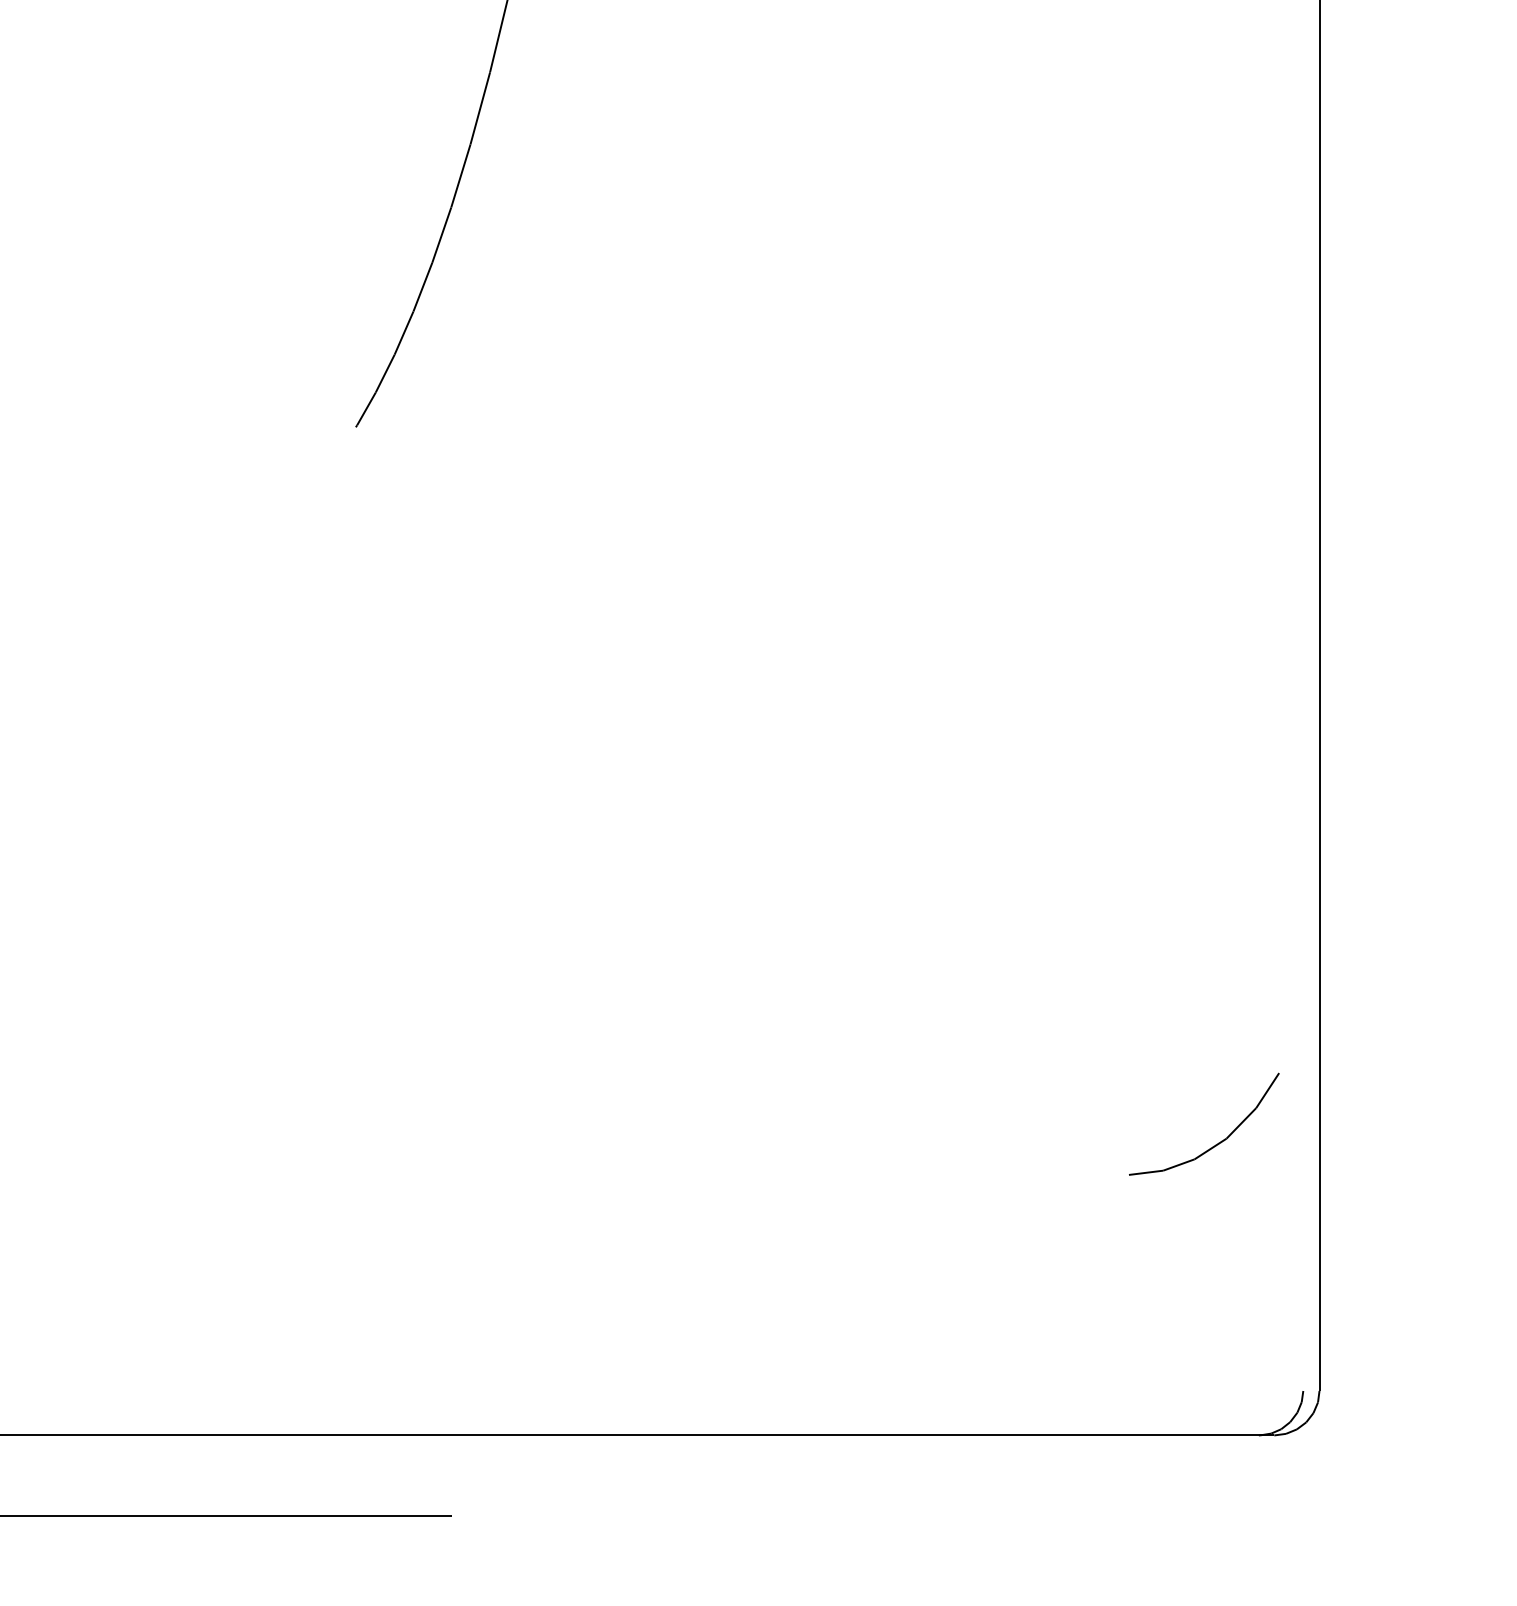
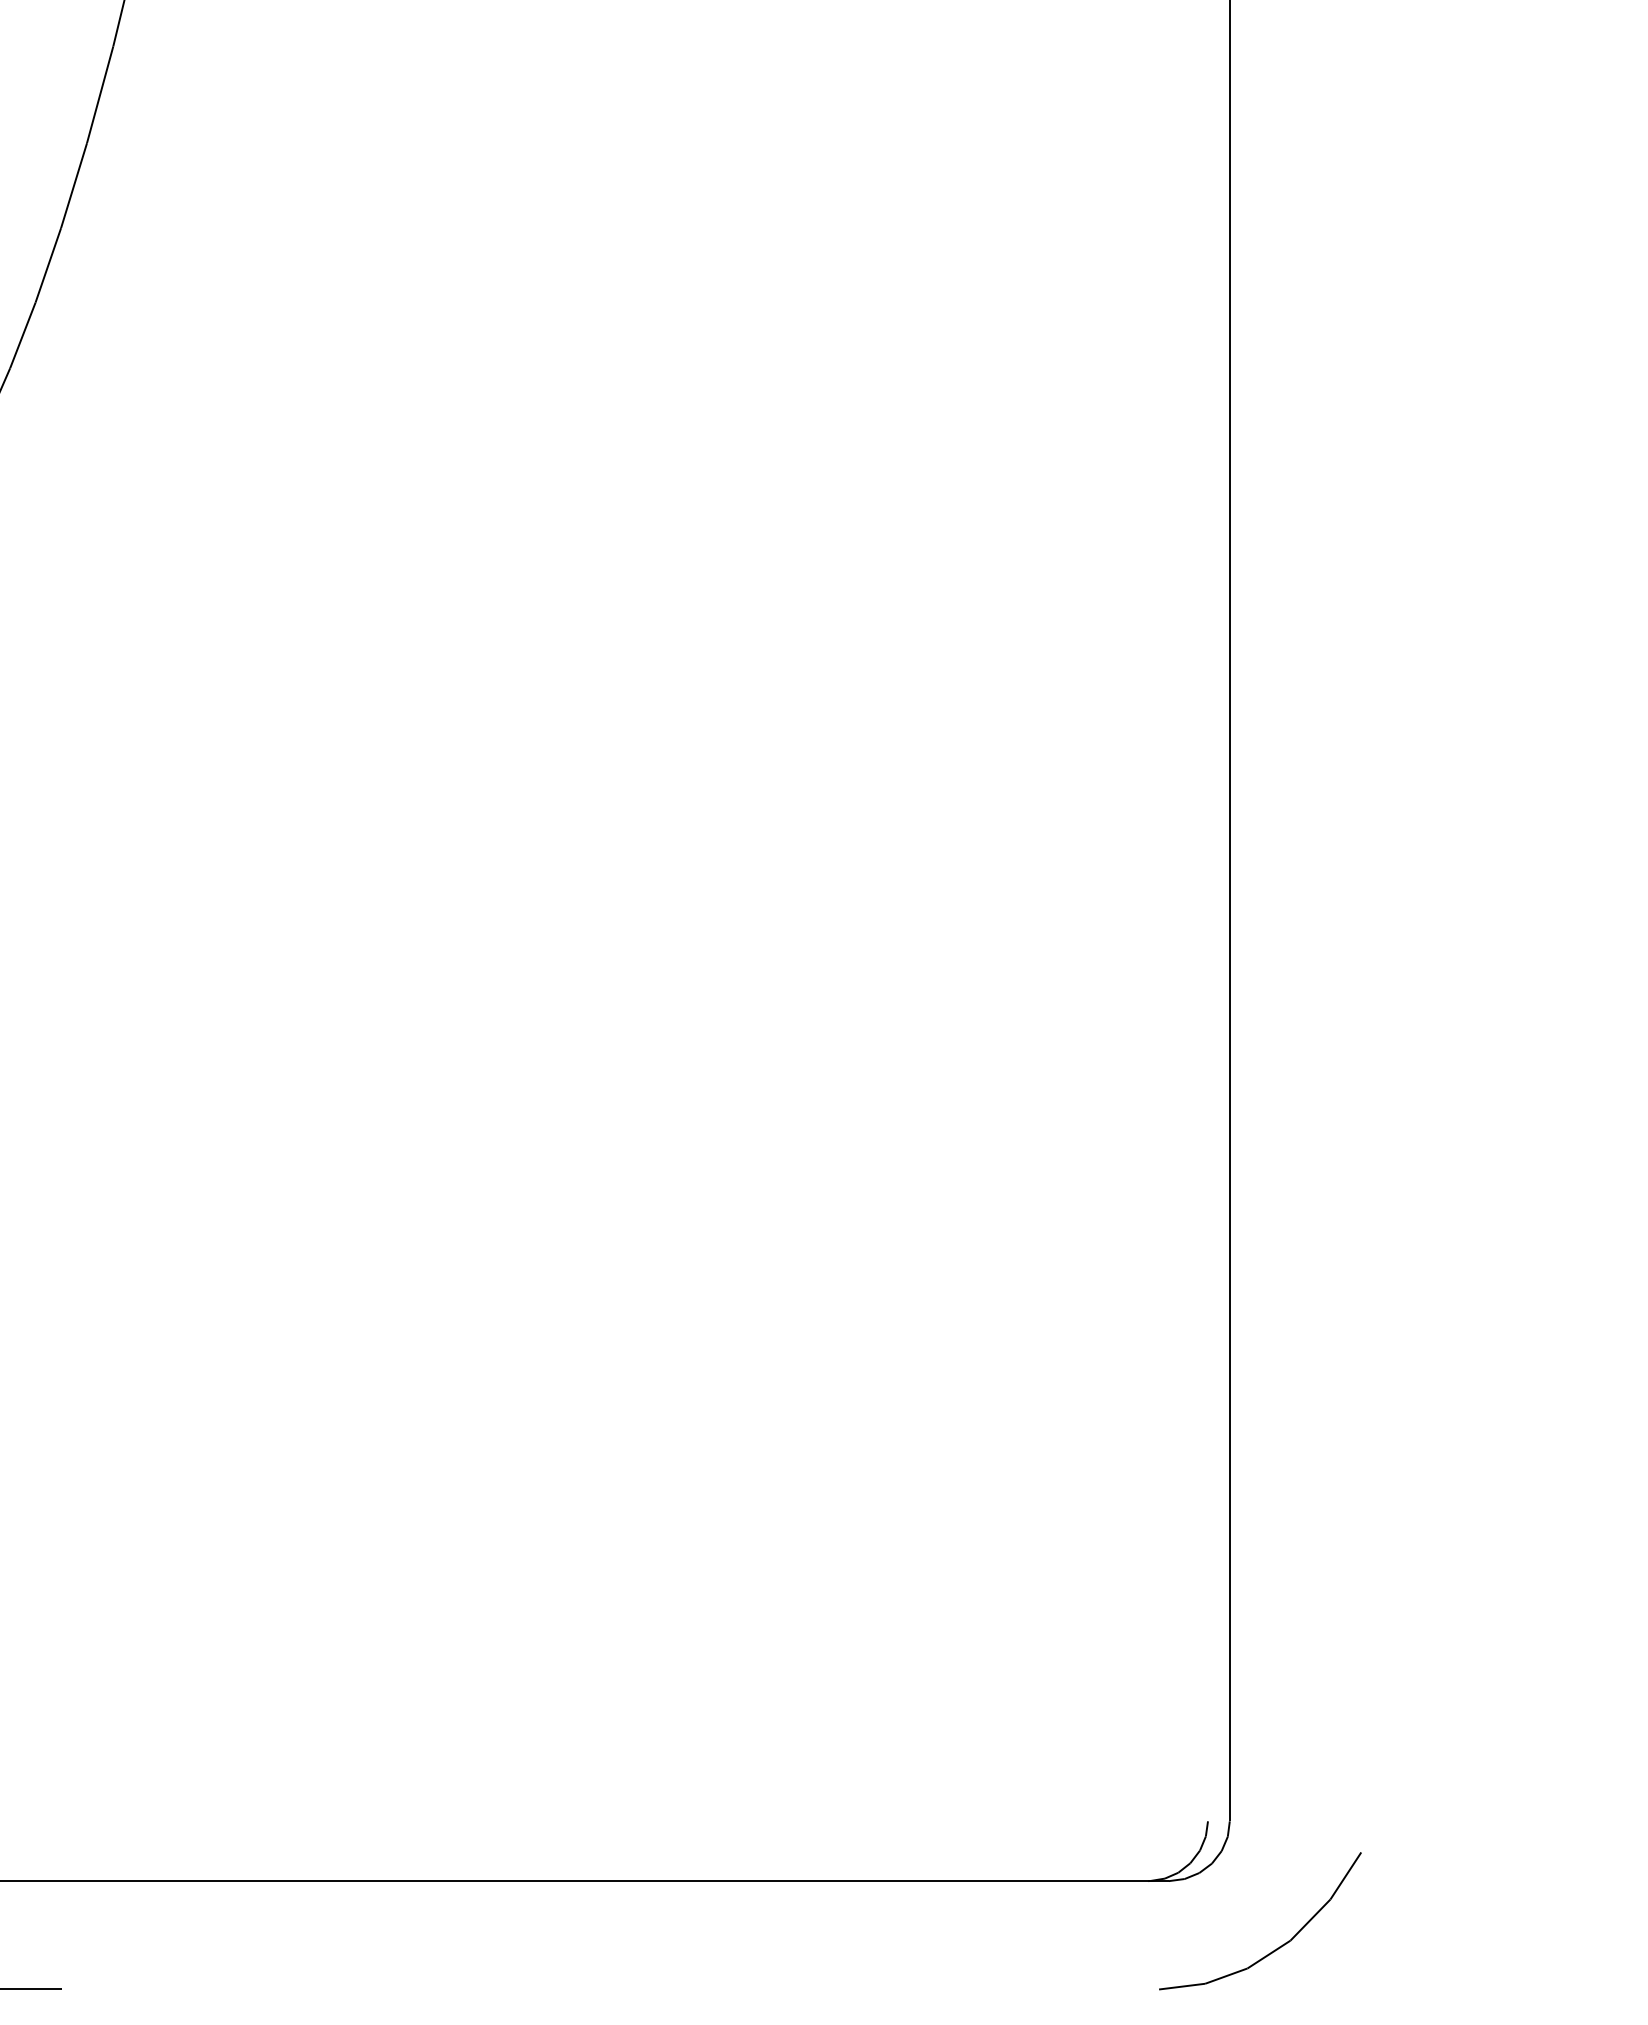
part: (1218, 1142) -> (1279, 1945), moved

